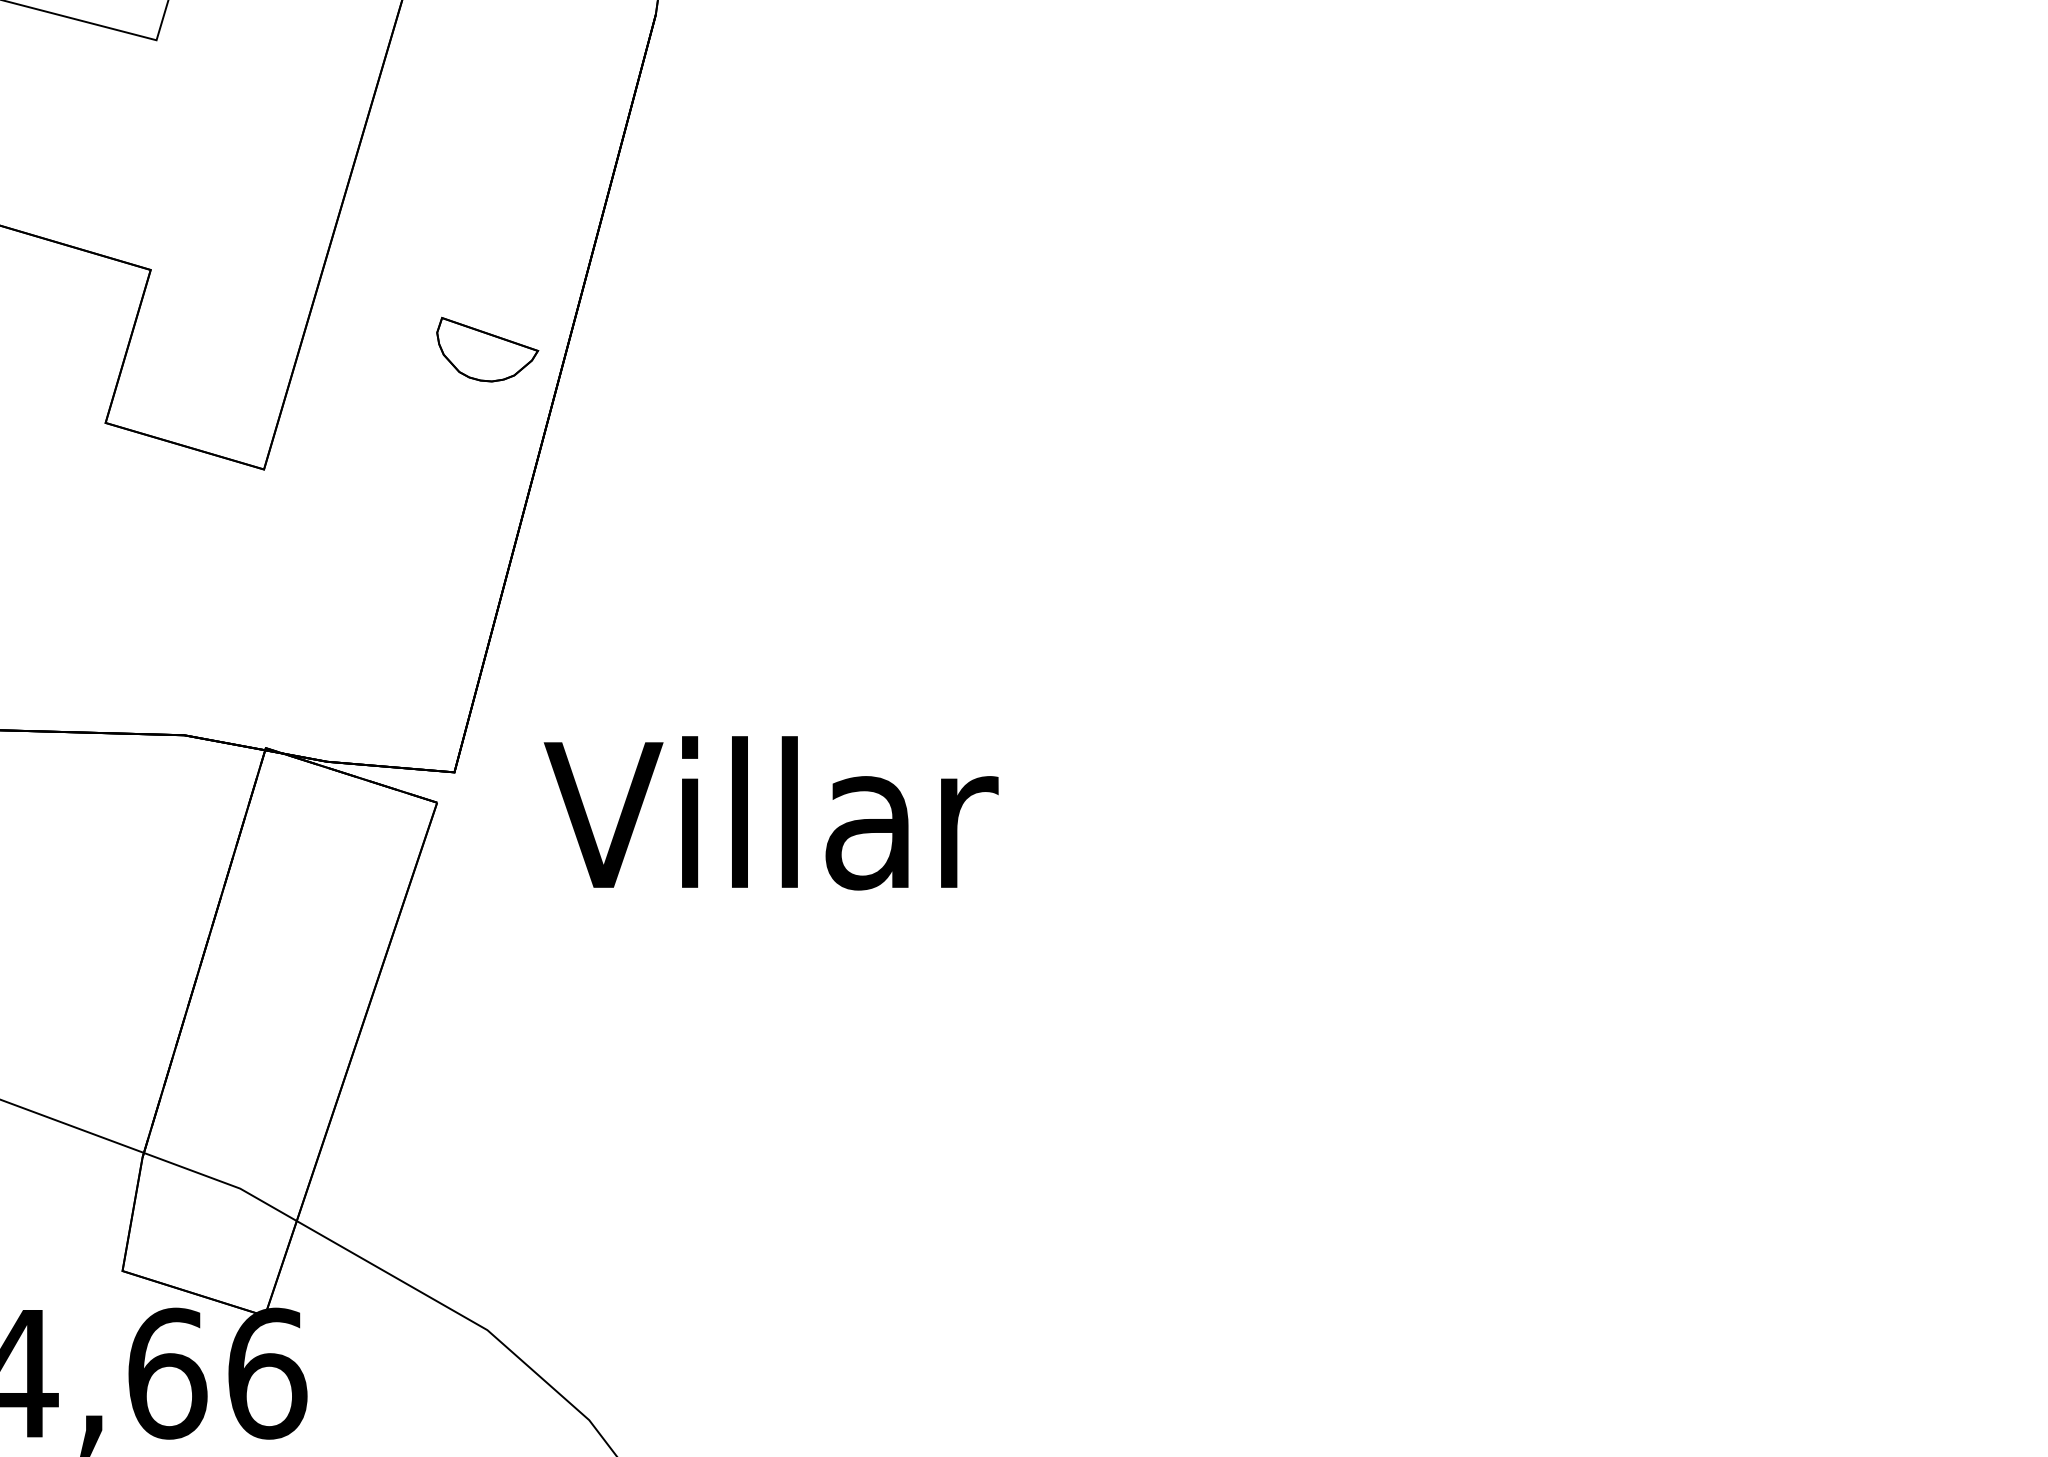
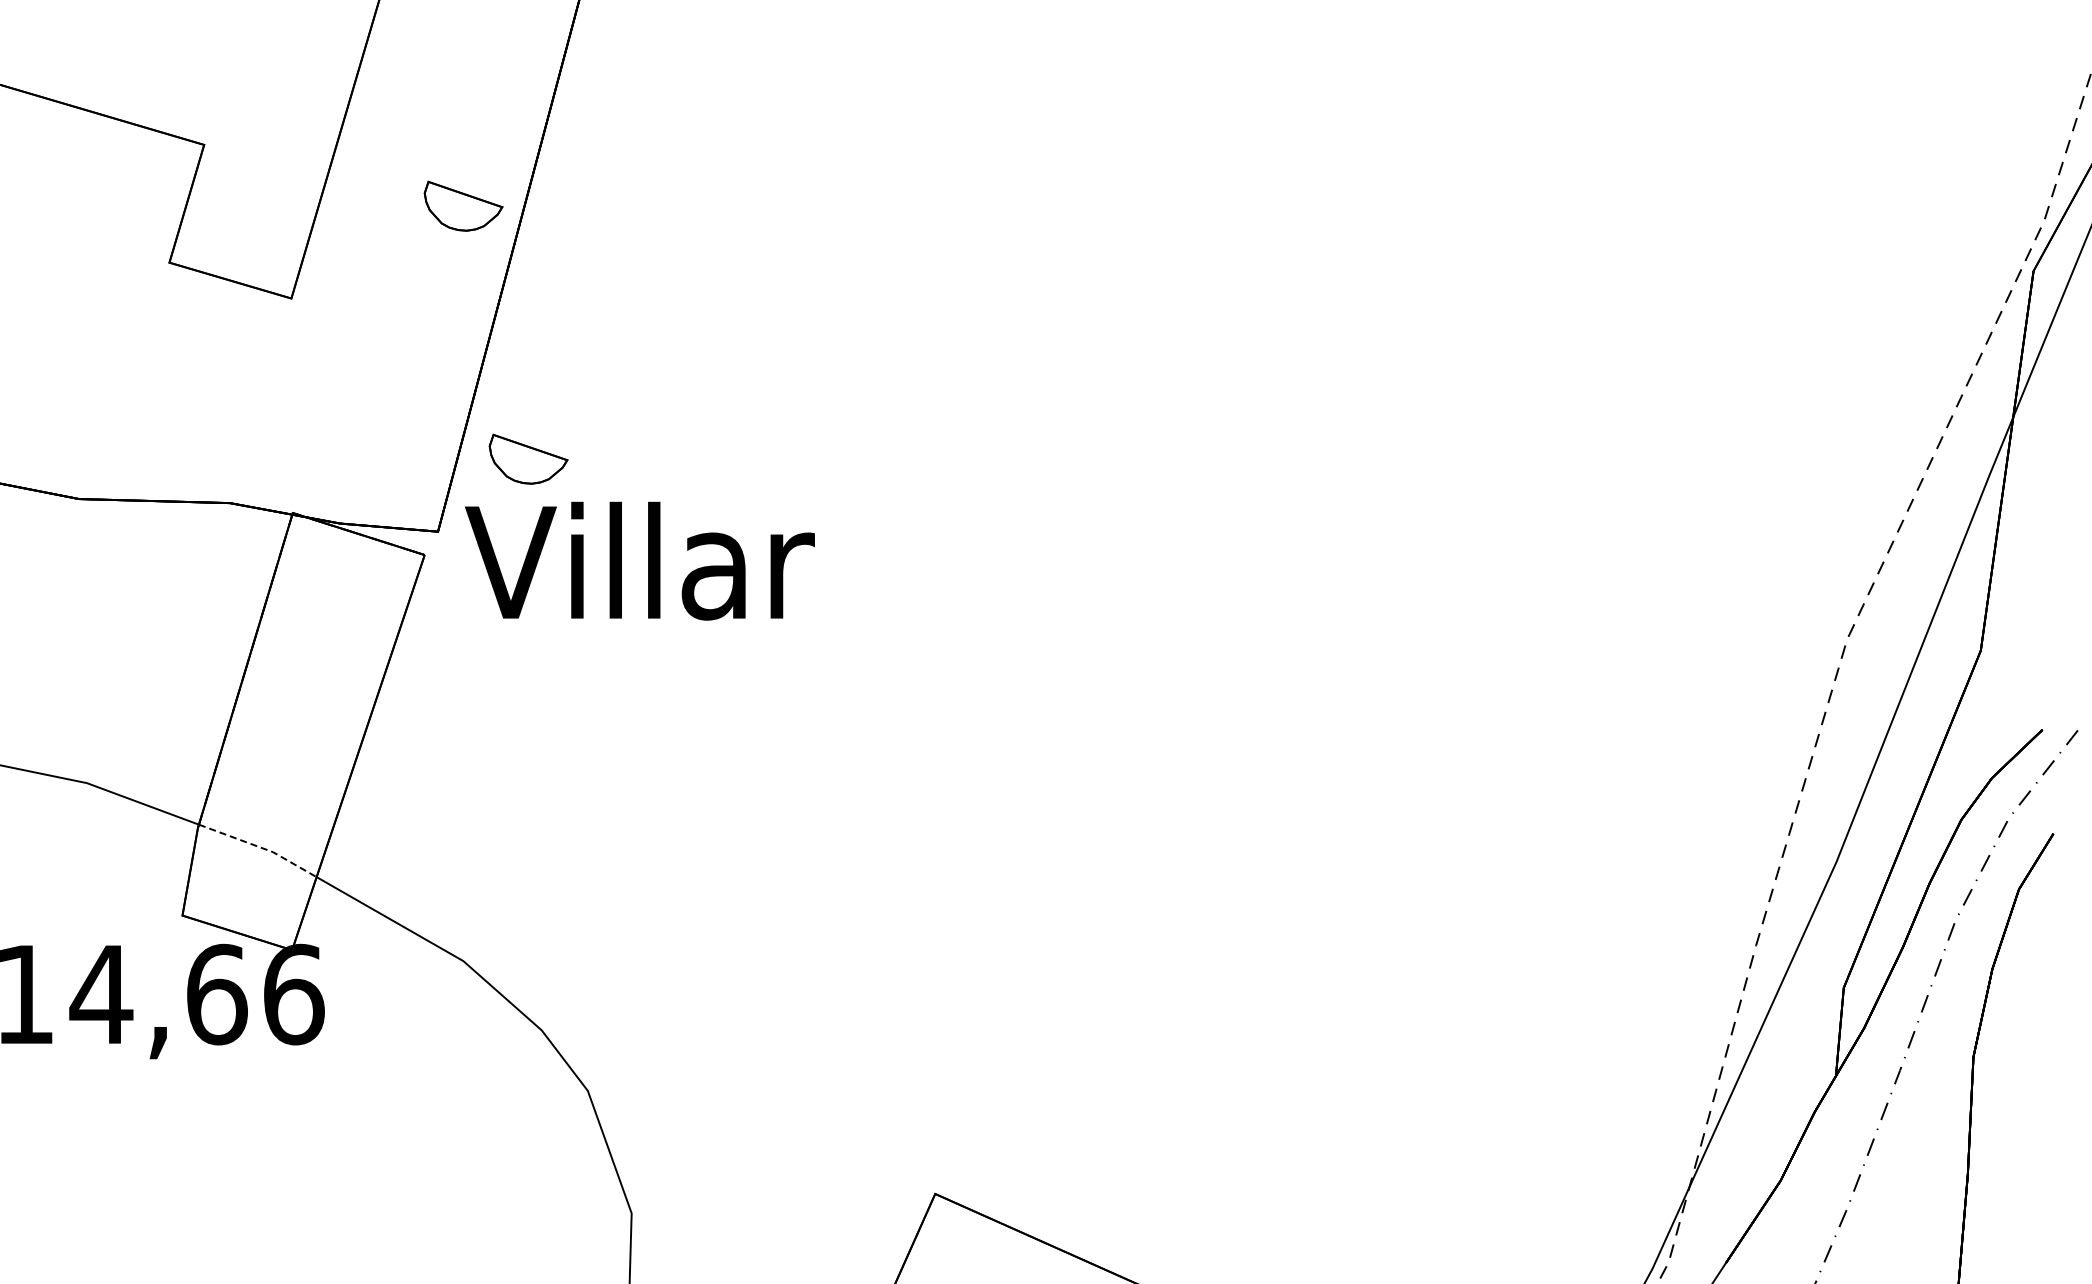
part: (571, 677) -> (528, 458), added
text: (770, 812) -> (639, 560), moved
line: (223, 1182) -> (260, 847), solid -> dashed

